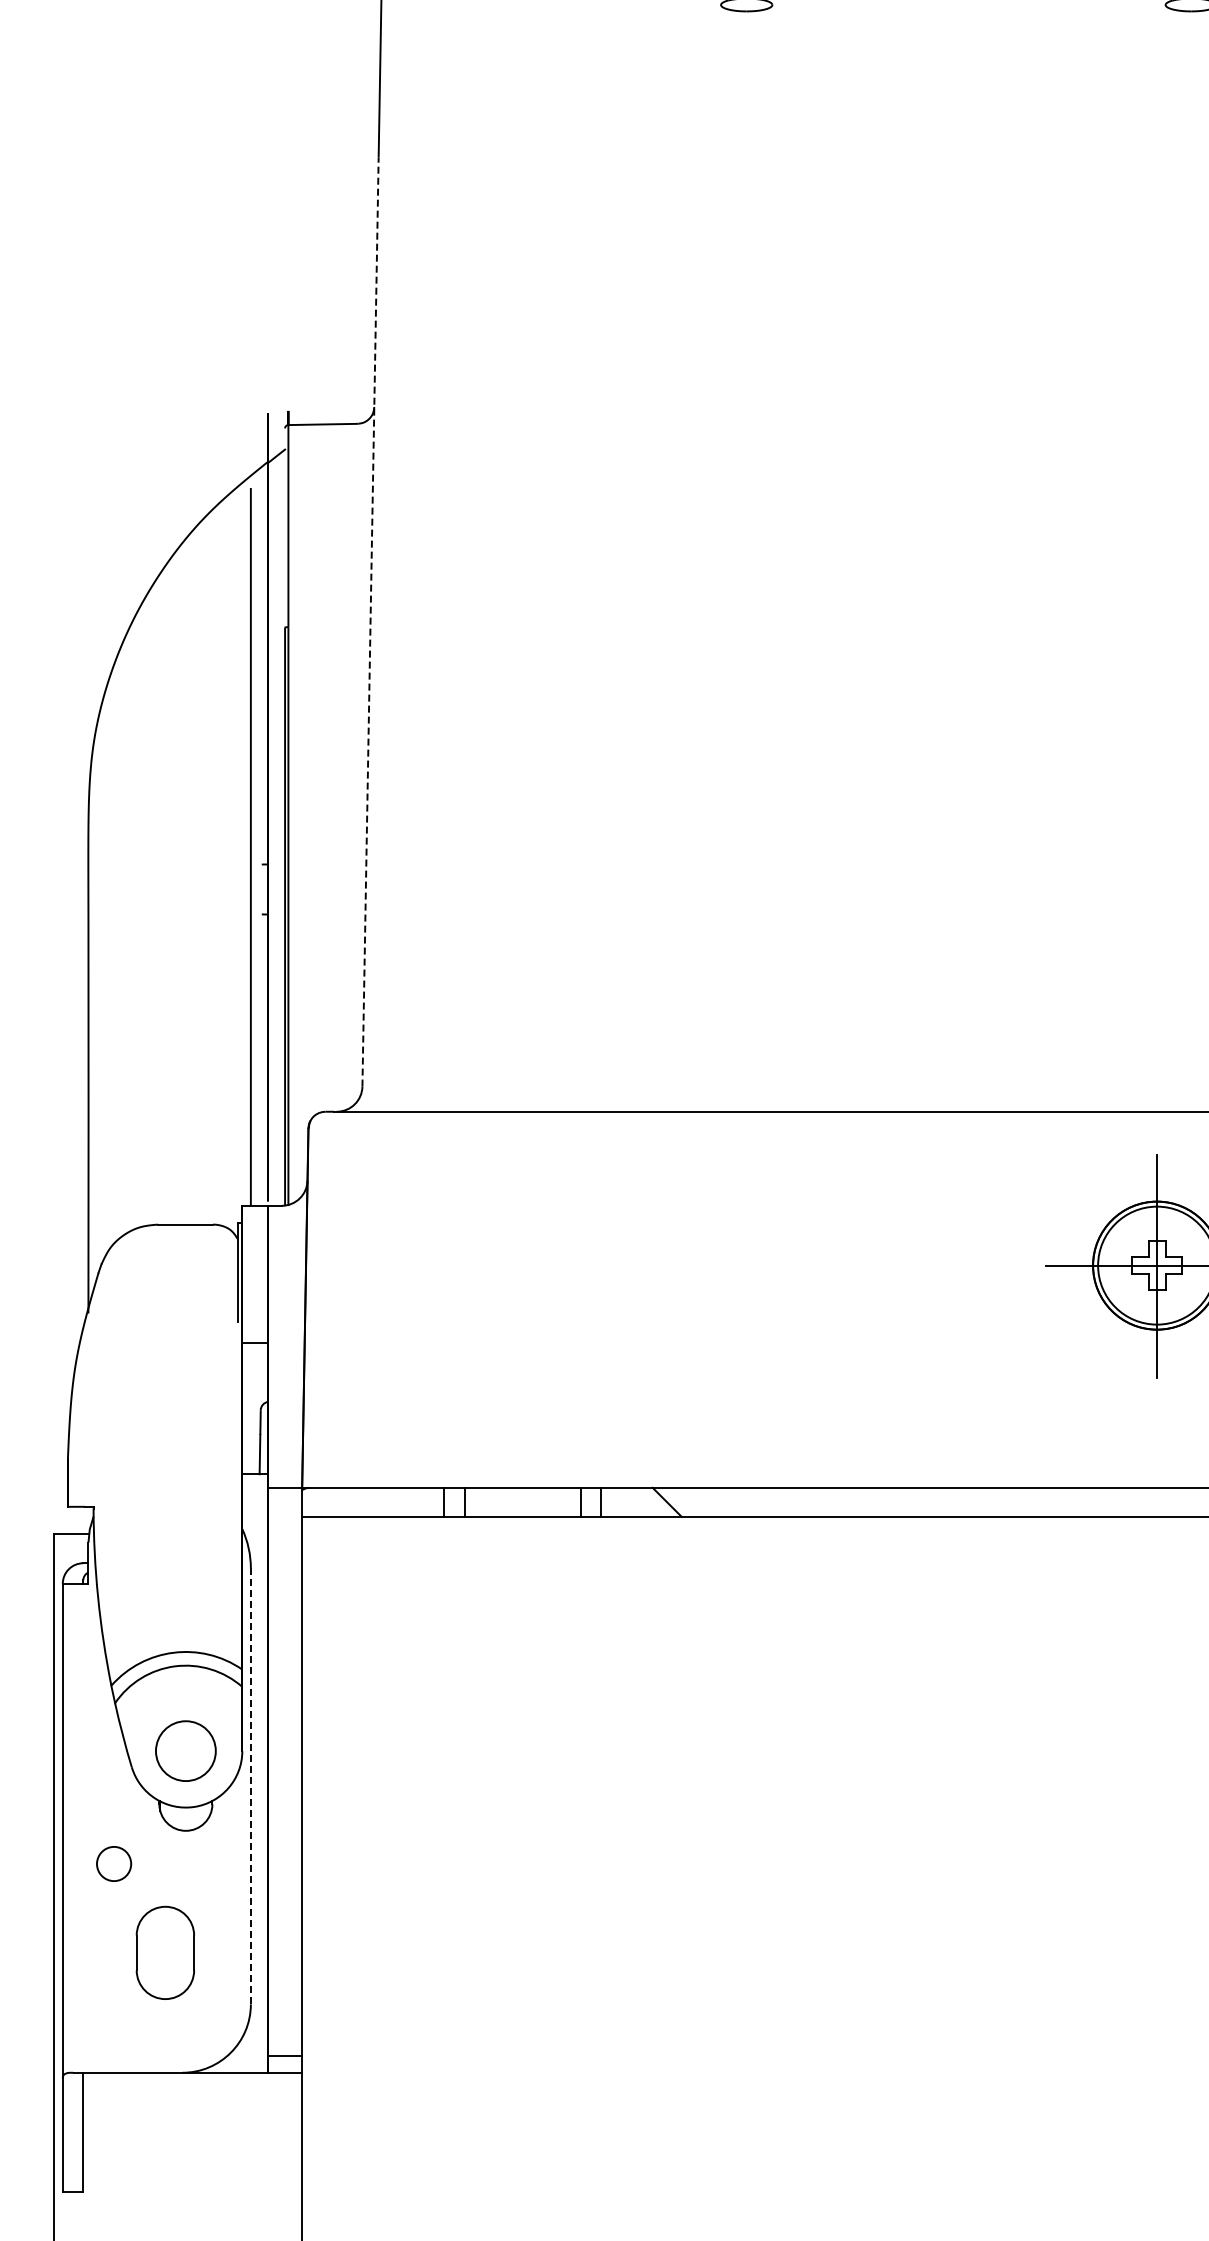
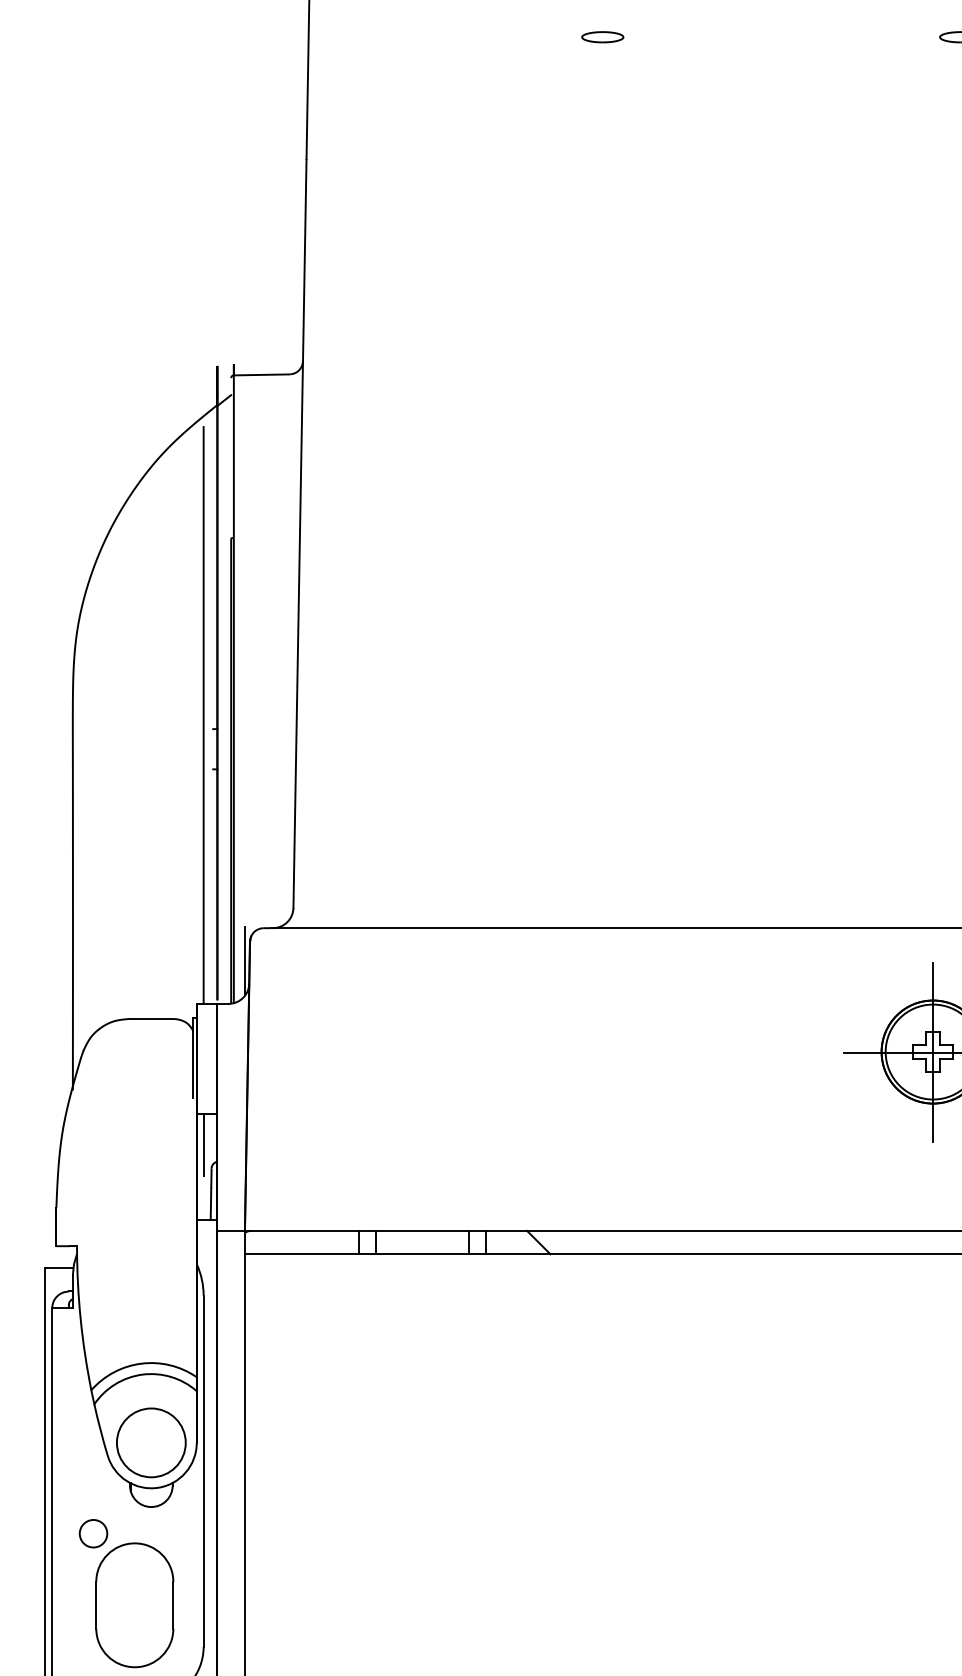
line: (370, 622) -> (299, 534), dashed -> solid
line: (302, 1152) -> (245, 960), added
line: (250, 1380) -> (203, 1144), added
circle: (185, 1750) -> (151, 1442), size x1.43
line: (250, 1785) -> (203, 1470), dashed -> solid
part: (165, 1952) -> (134, 1604), size x1.67

